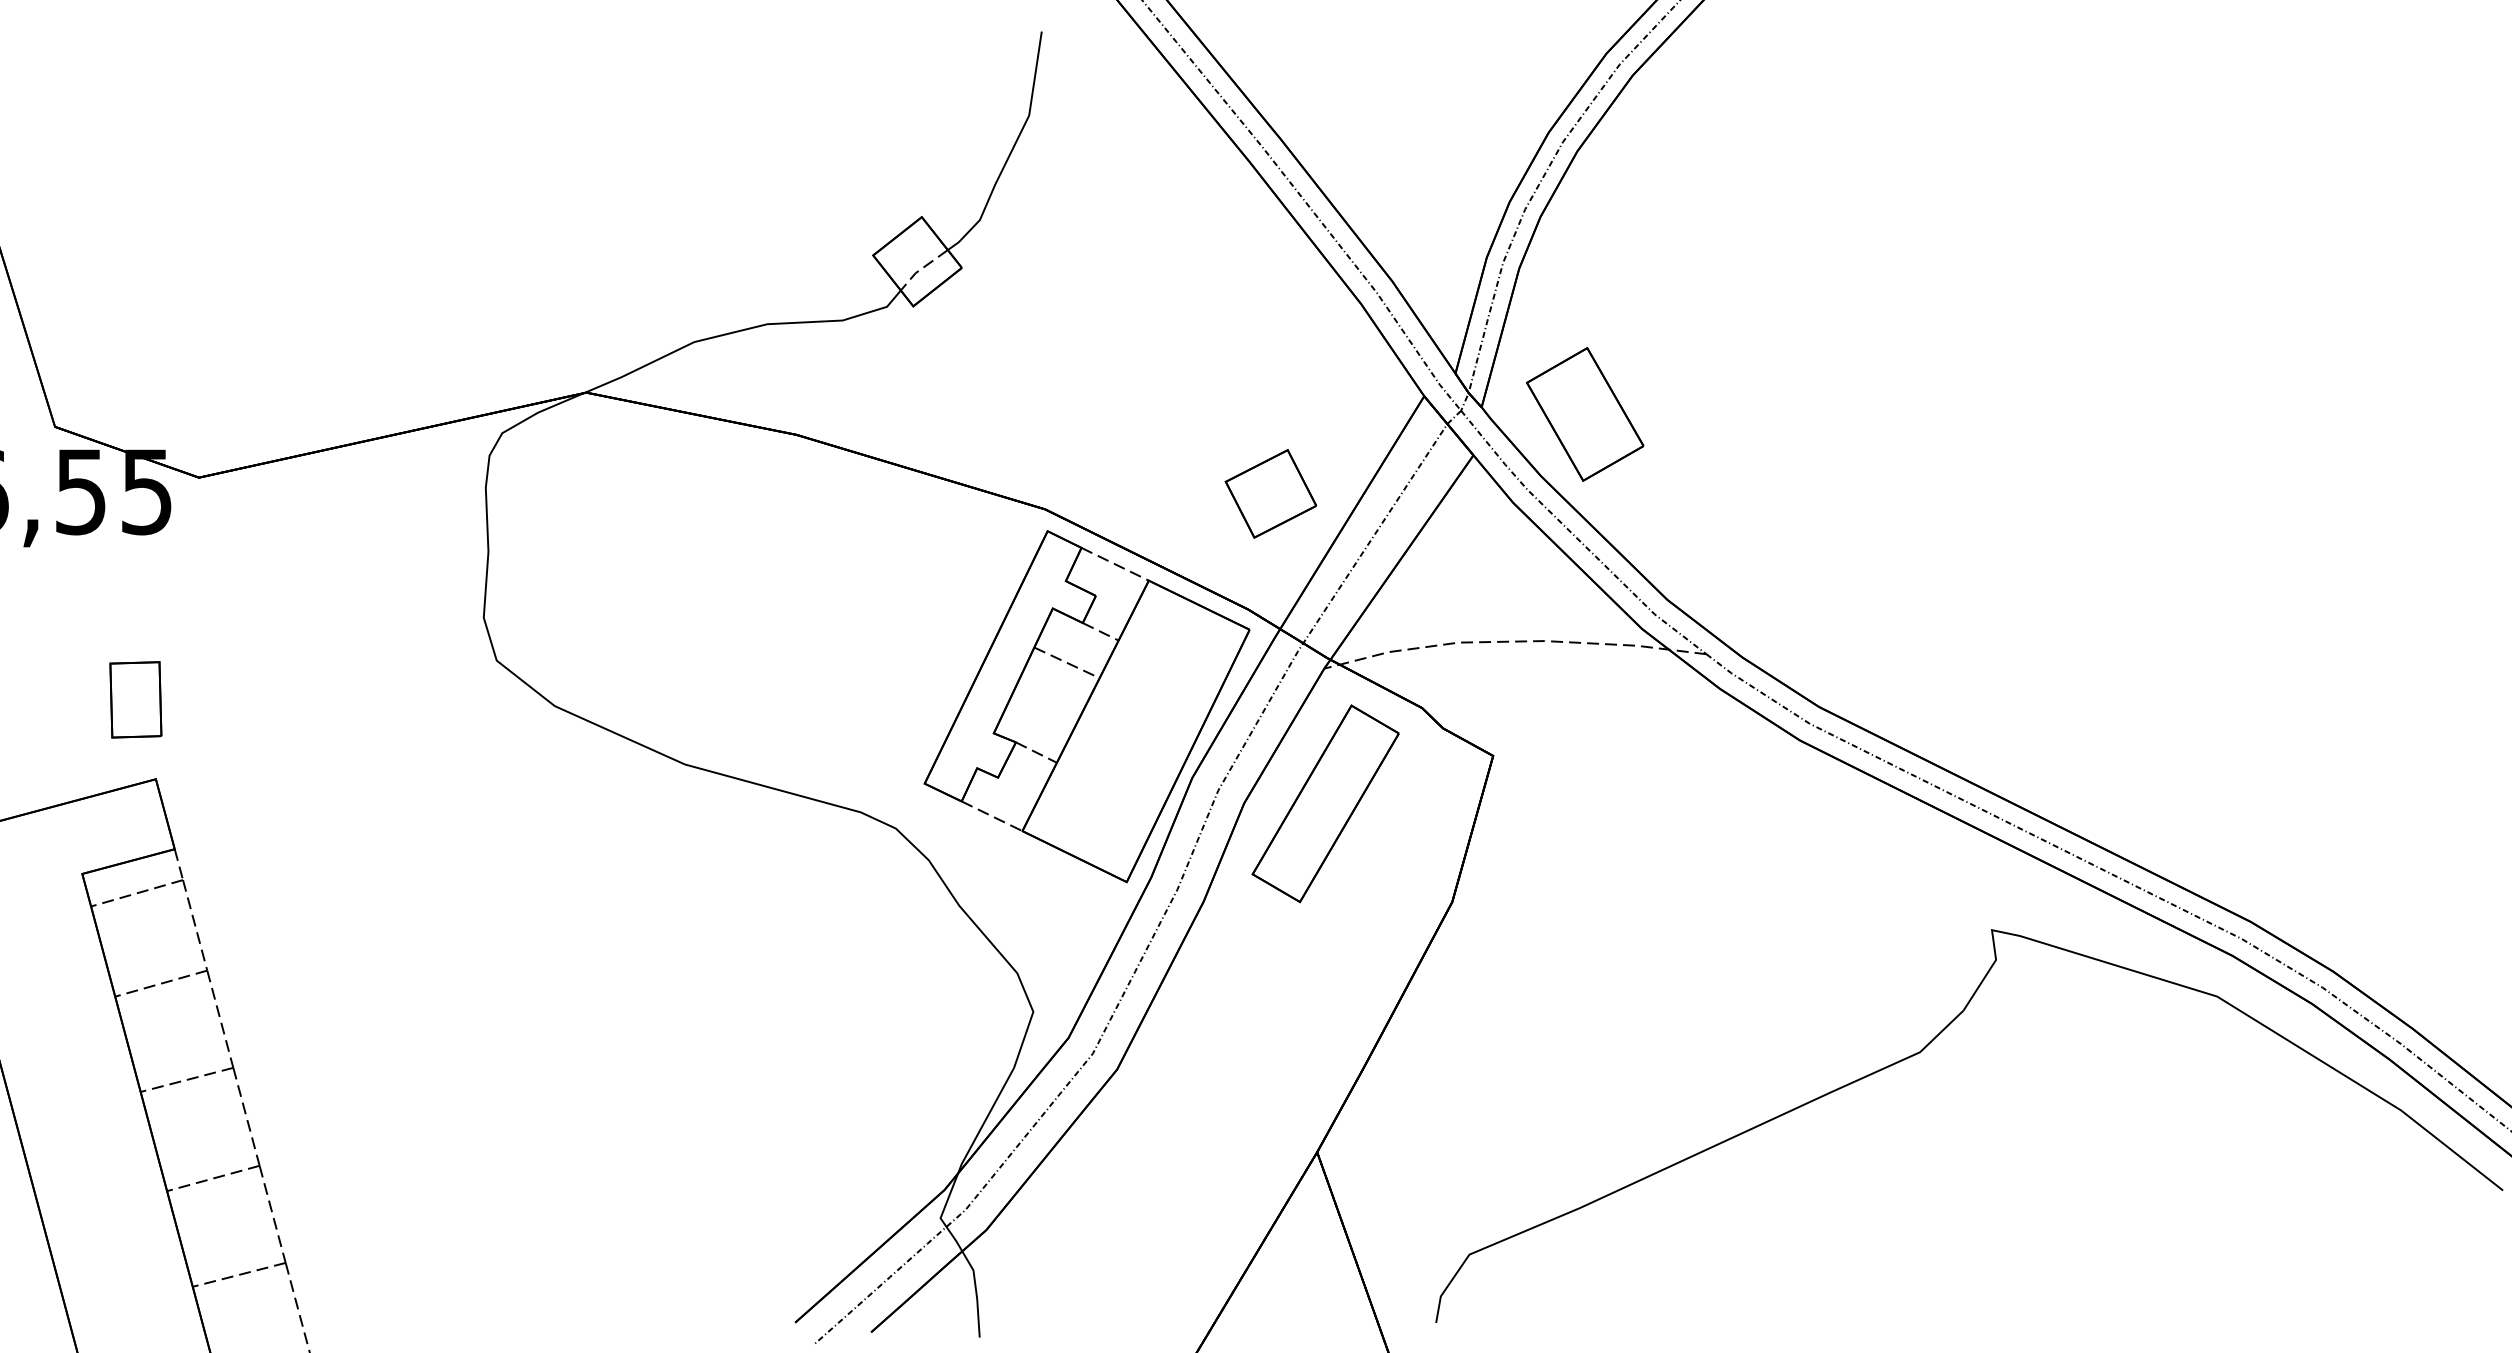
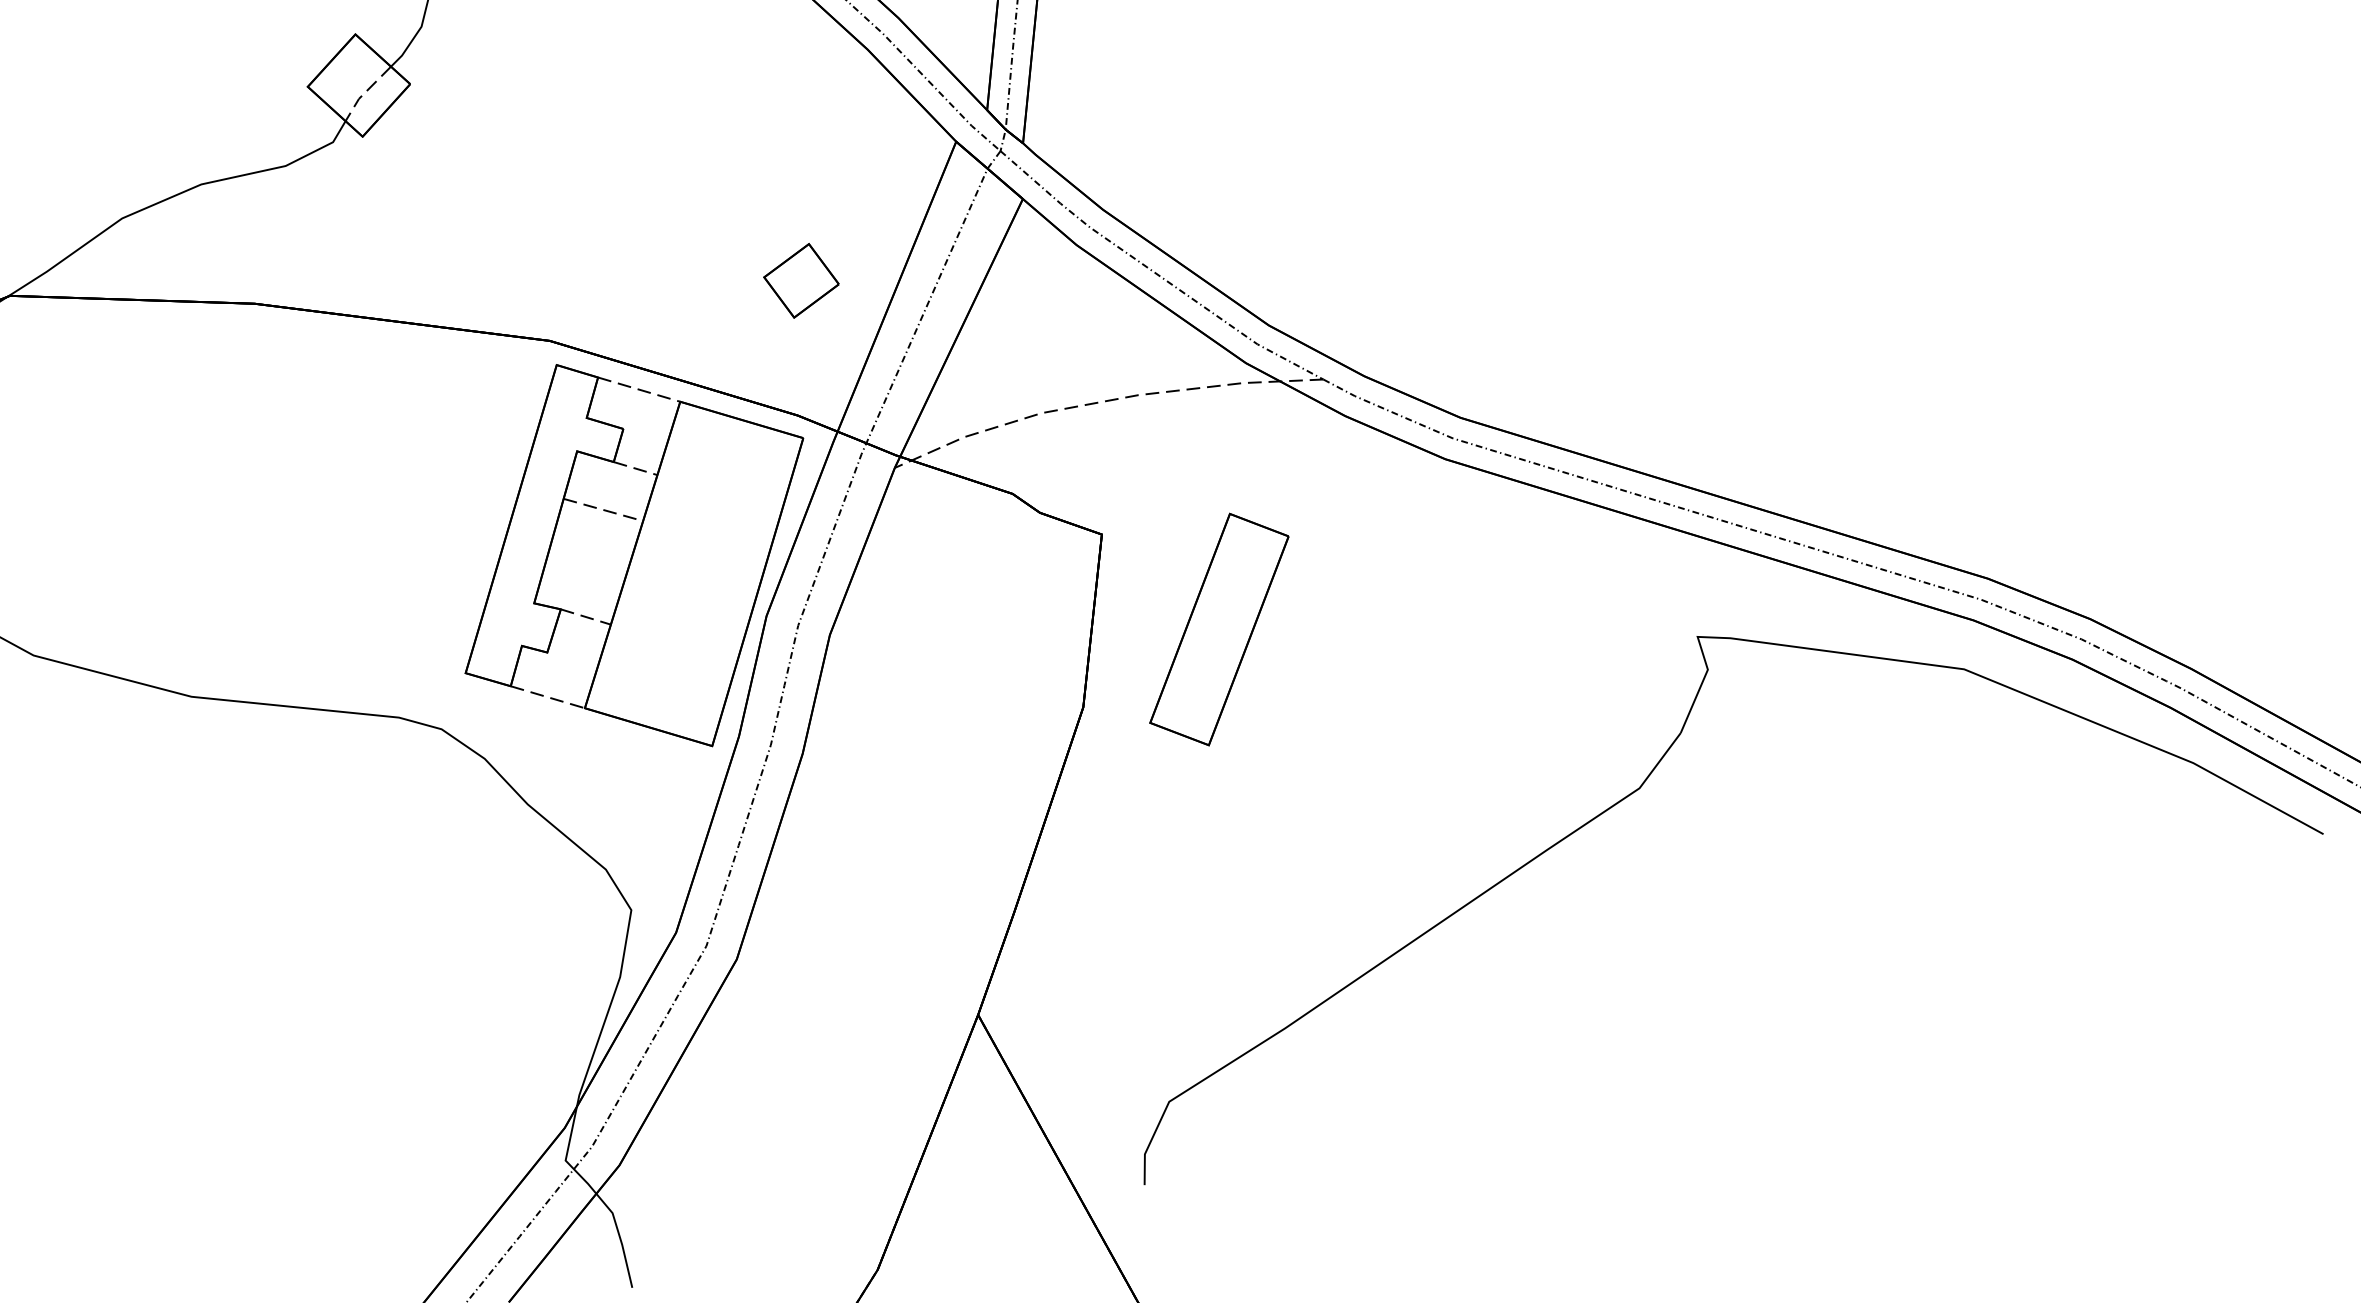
part: (1584, 414) -> (1140, 132), removed
part: (1270, 493) -> (801, 280), size x0.7
part: (1325, 803) -> (1219, 629), moved

